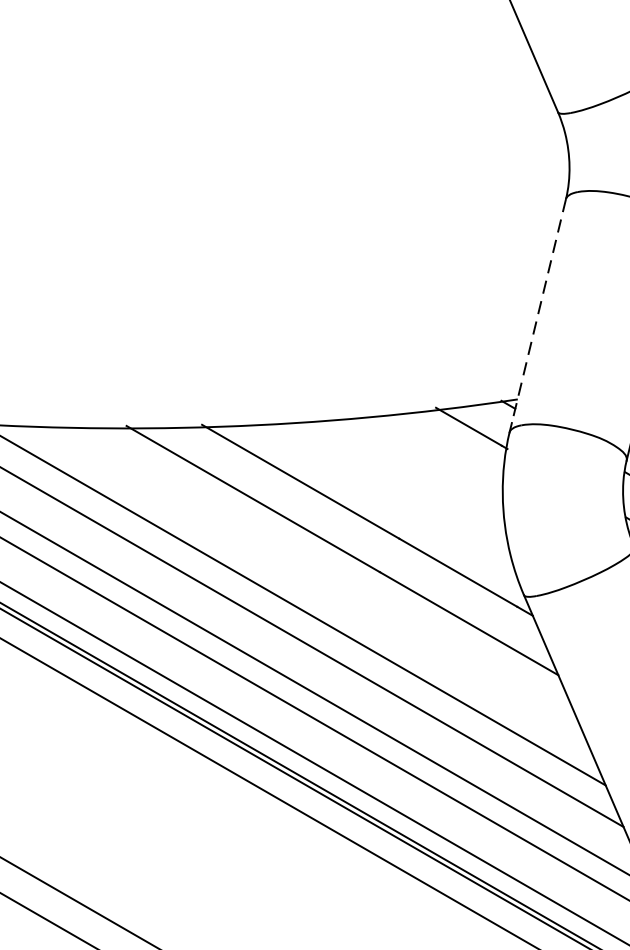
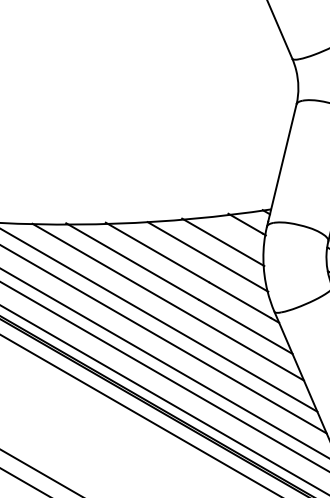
line: (539, 311) -> (282, 163), dashed -> solid
line: (426, 462) -> (223, 242), added
line: (396, 489) -> (207, 256), added
line: (319, 575) -> (167, 301), added

